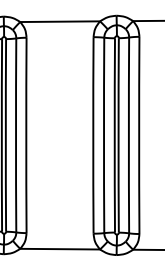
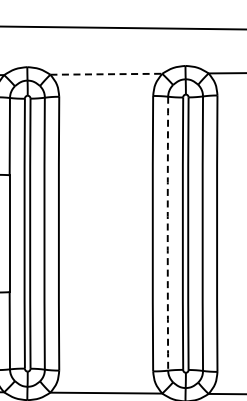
line: (60, 21) -> (106, 74), solid -> dashed
arc: (103, 135) -> (167, 233), solid -> dashed

